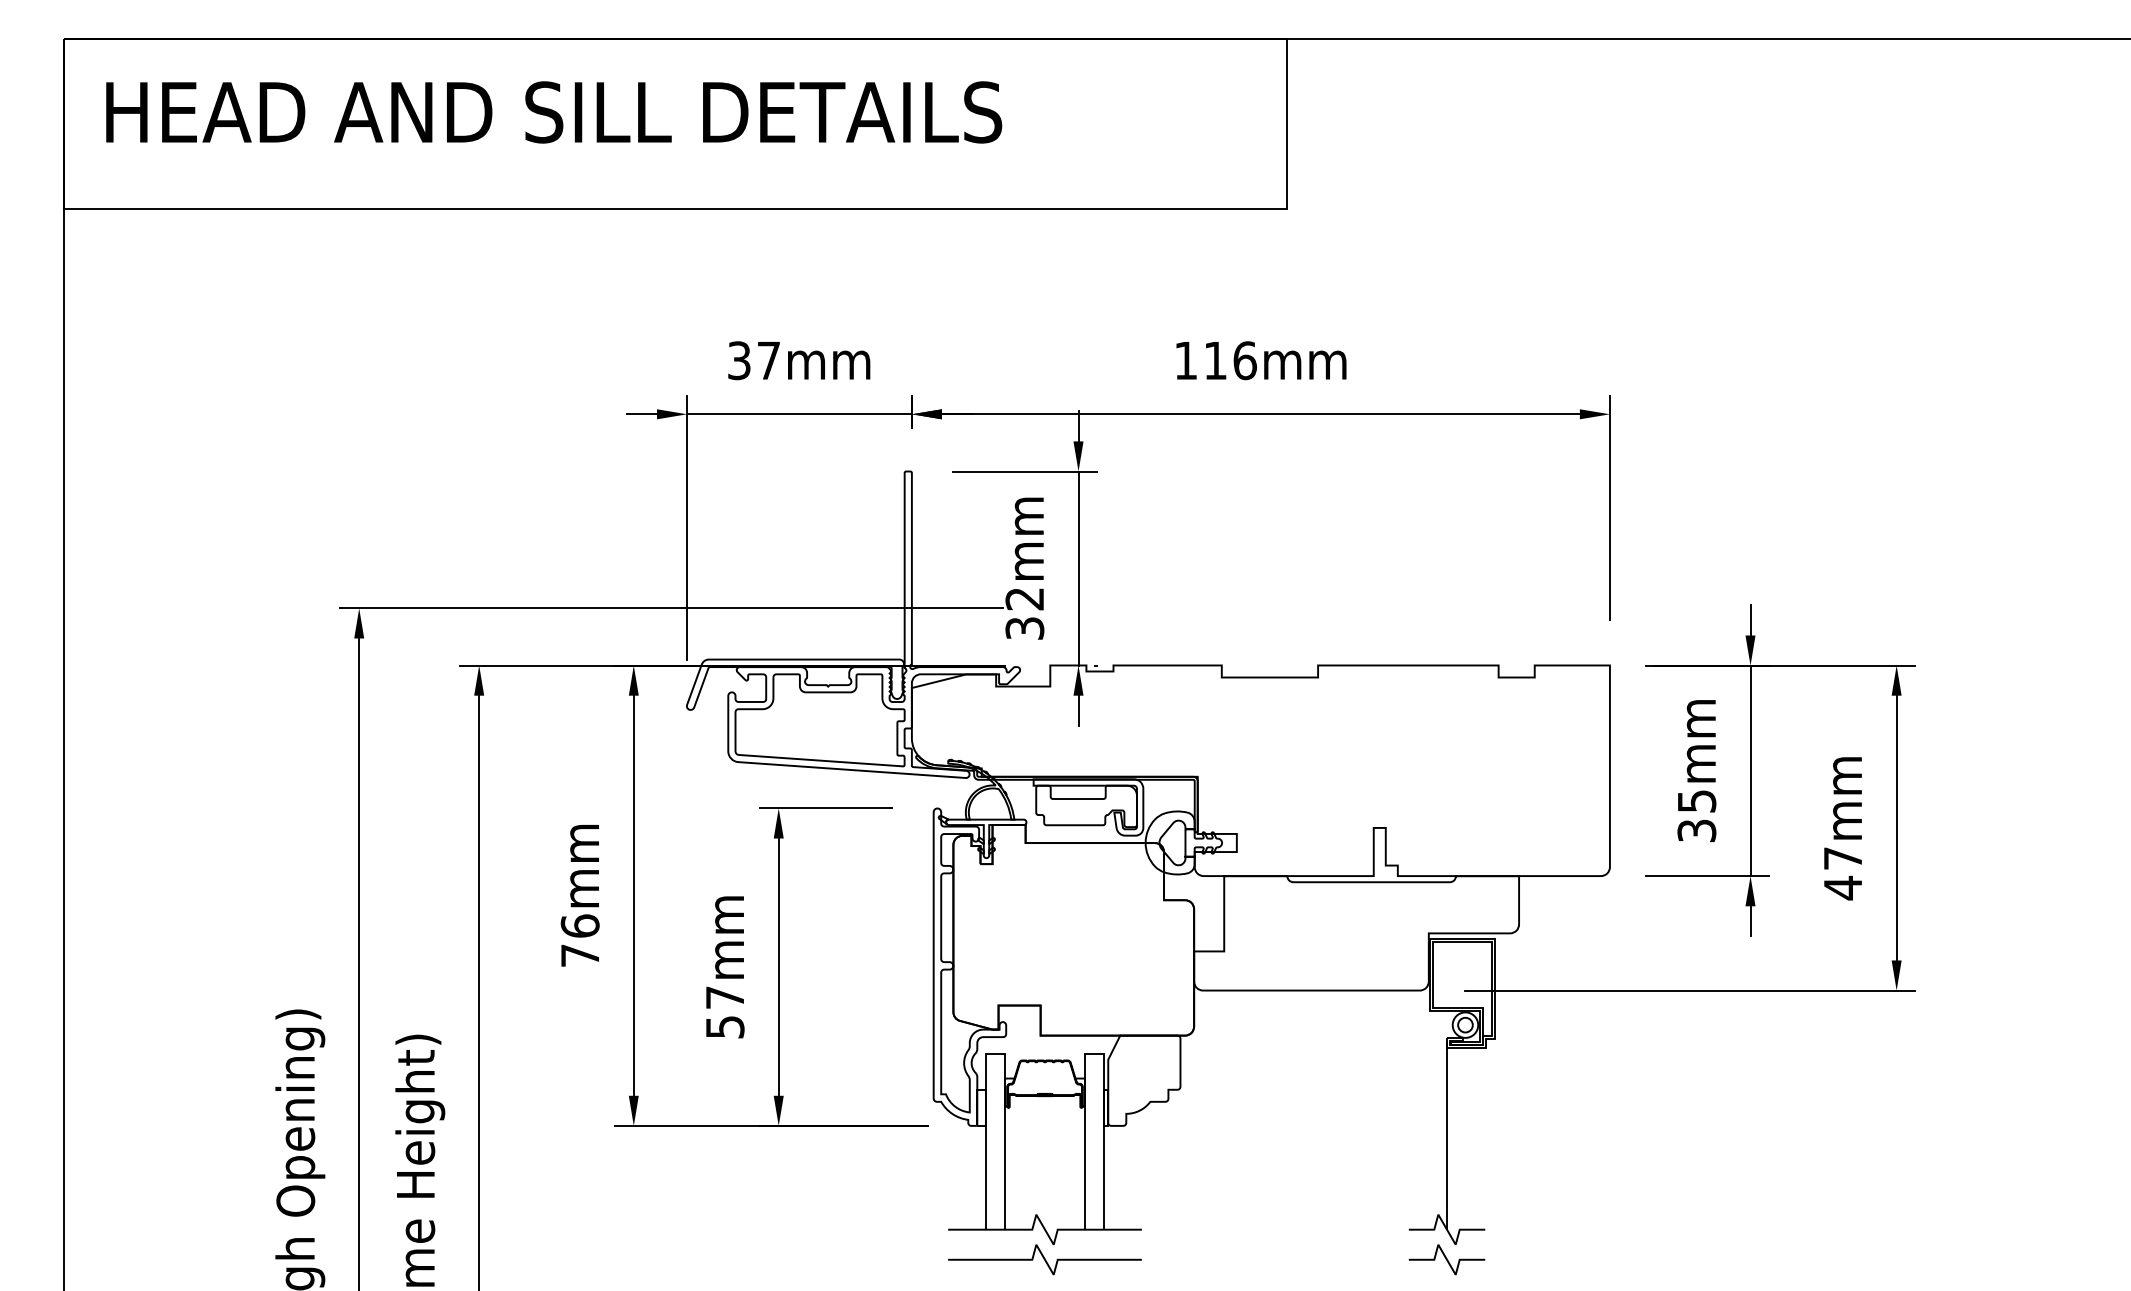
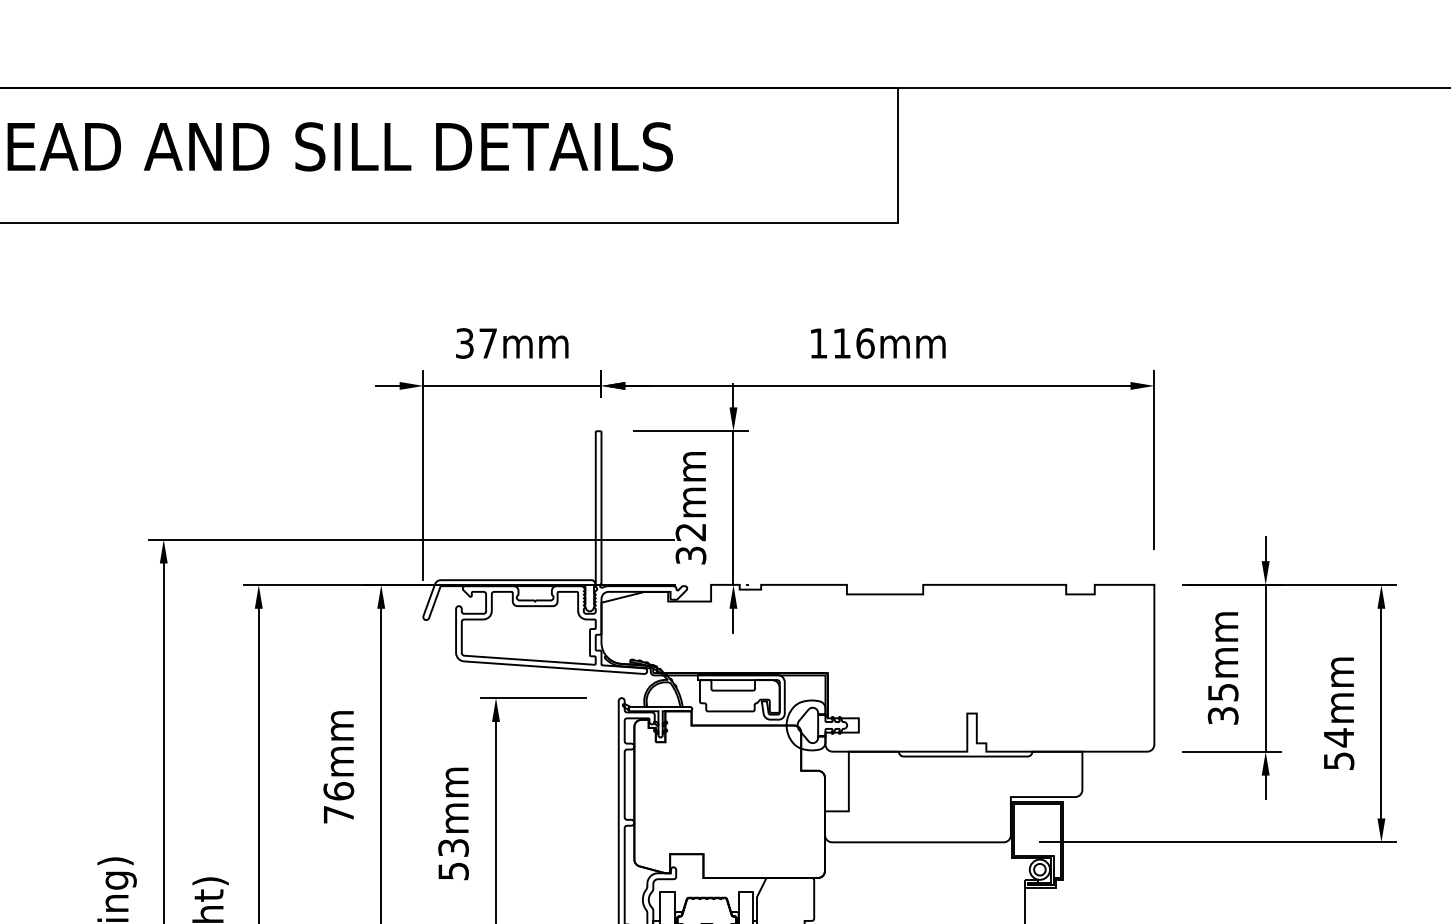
text: (1843, 873) -> (1339, 749), 47mm -> 54mm
text: (724, 997) -> (453, 847), 57mm -> 53mm

